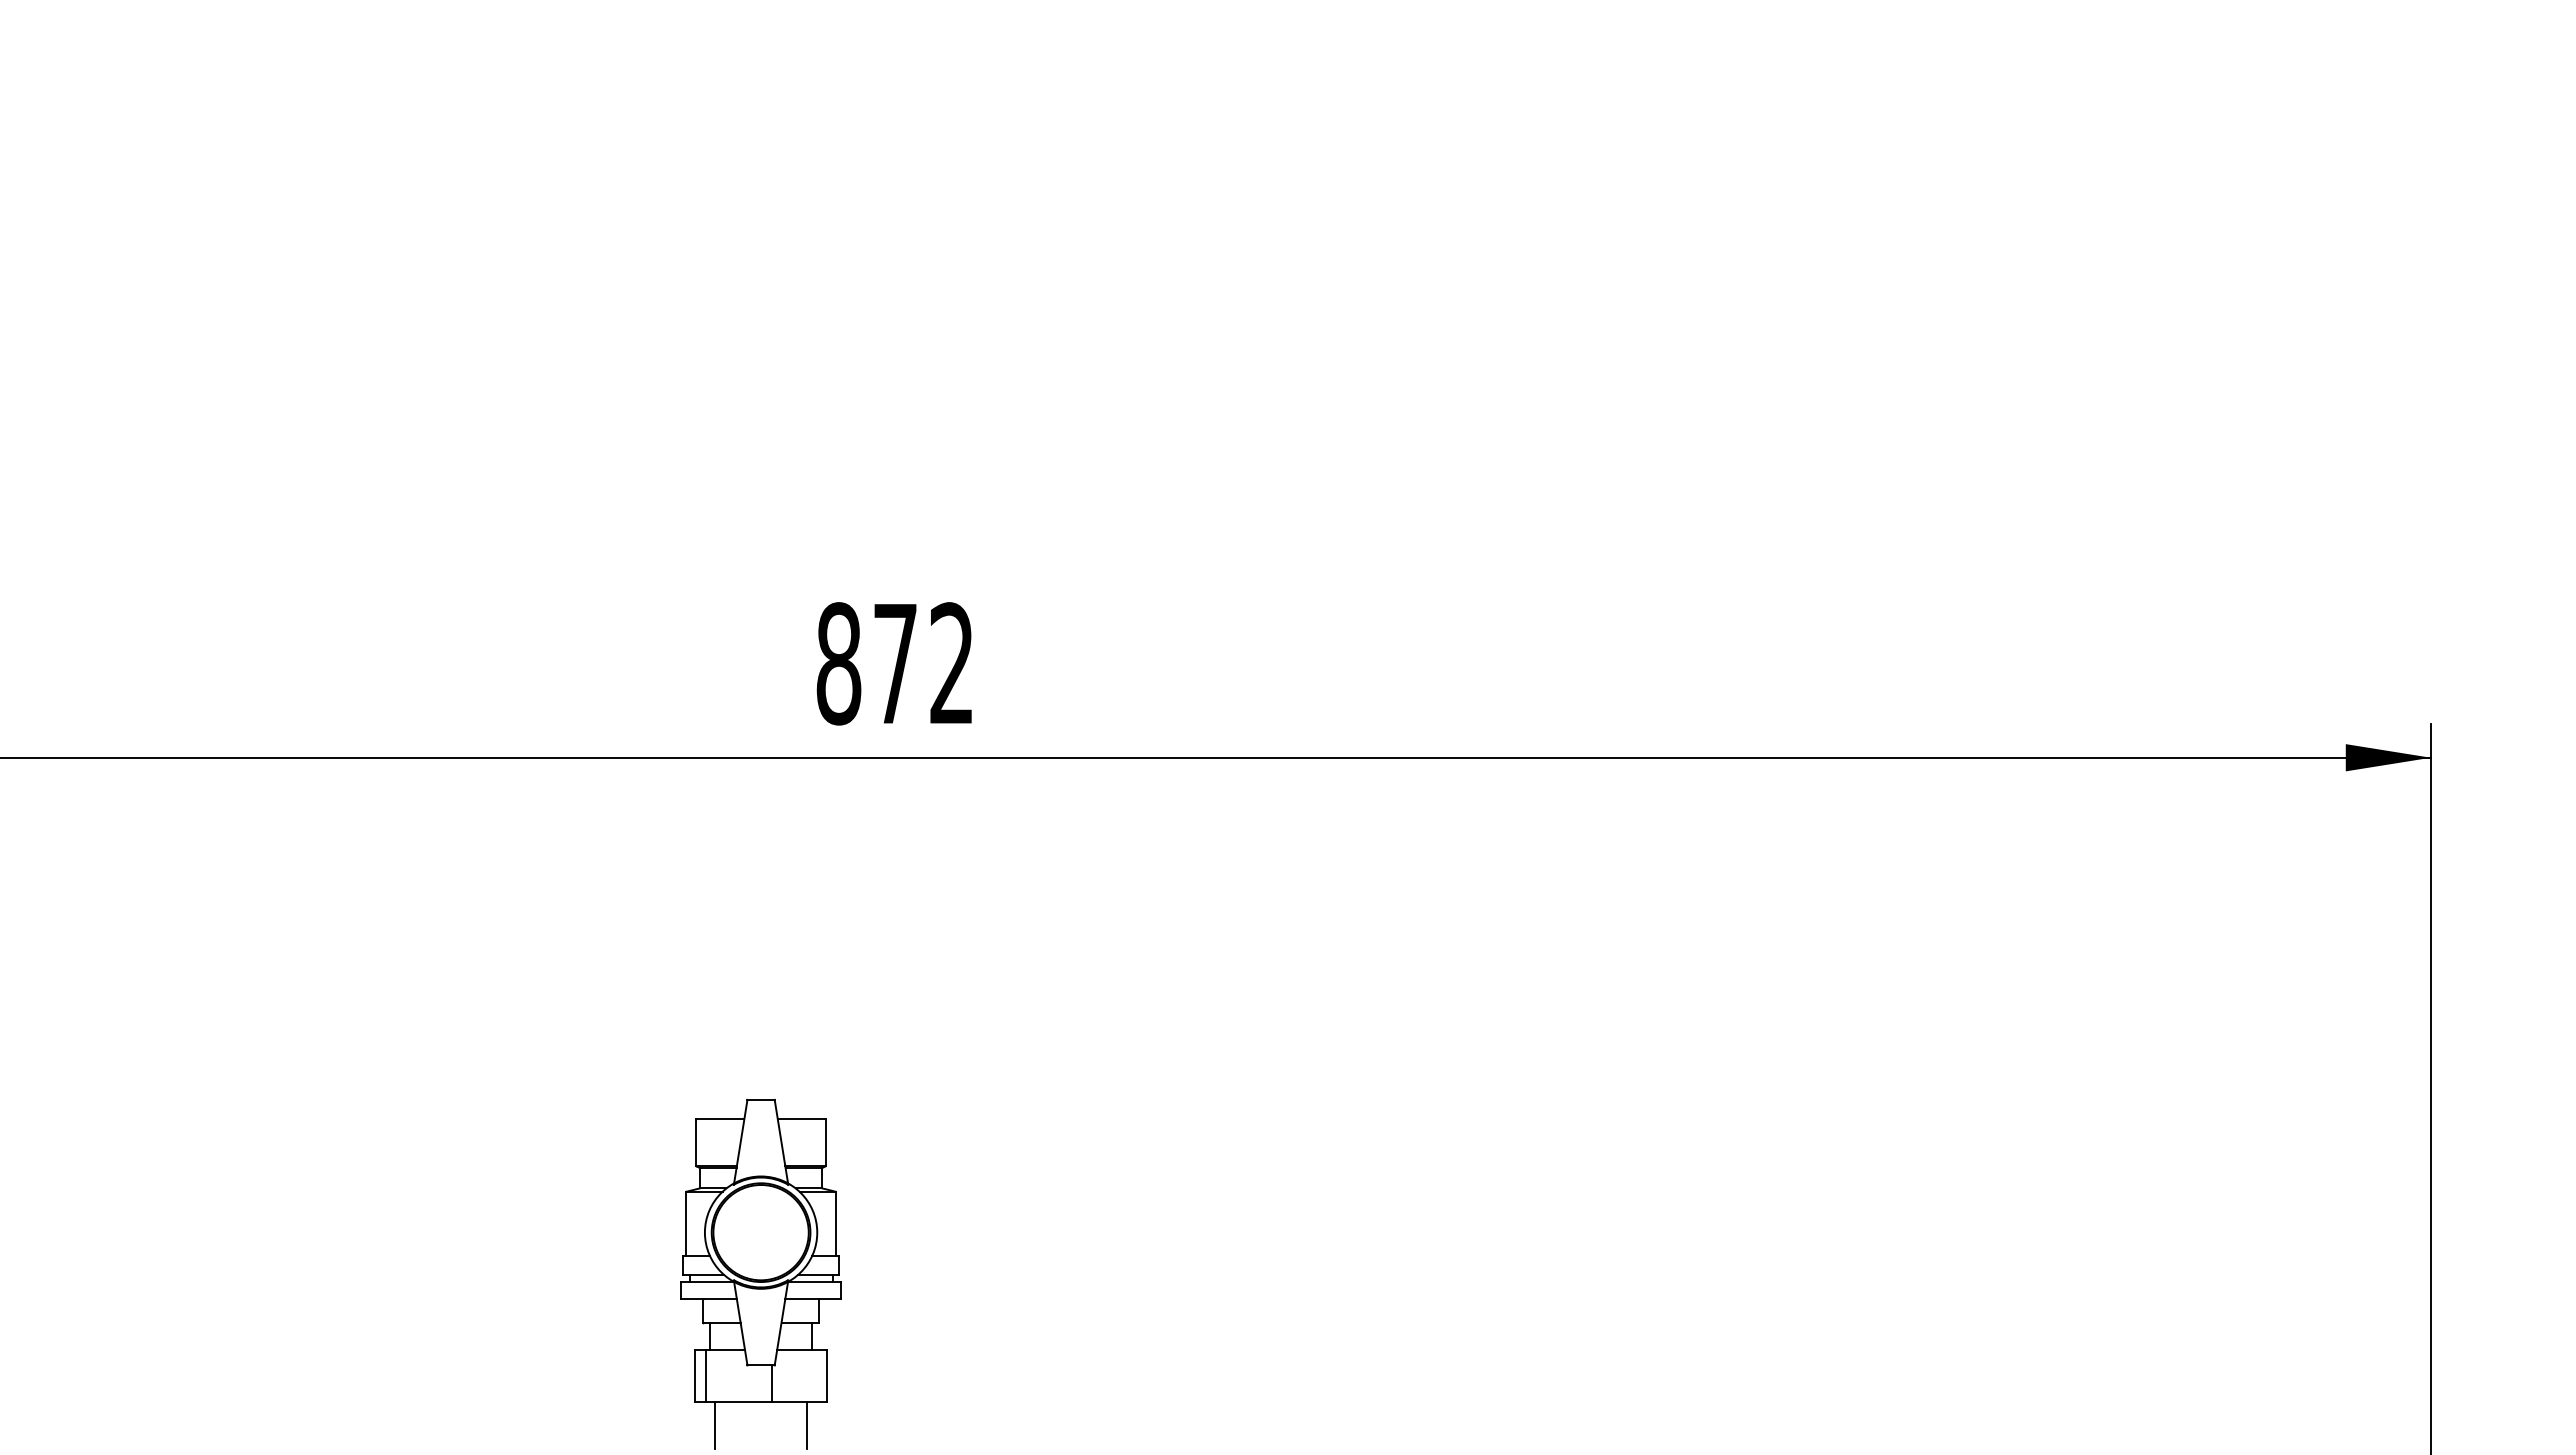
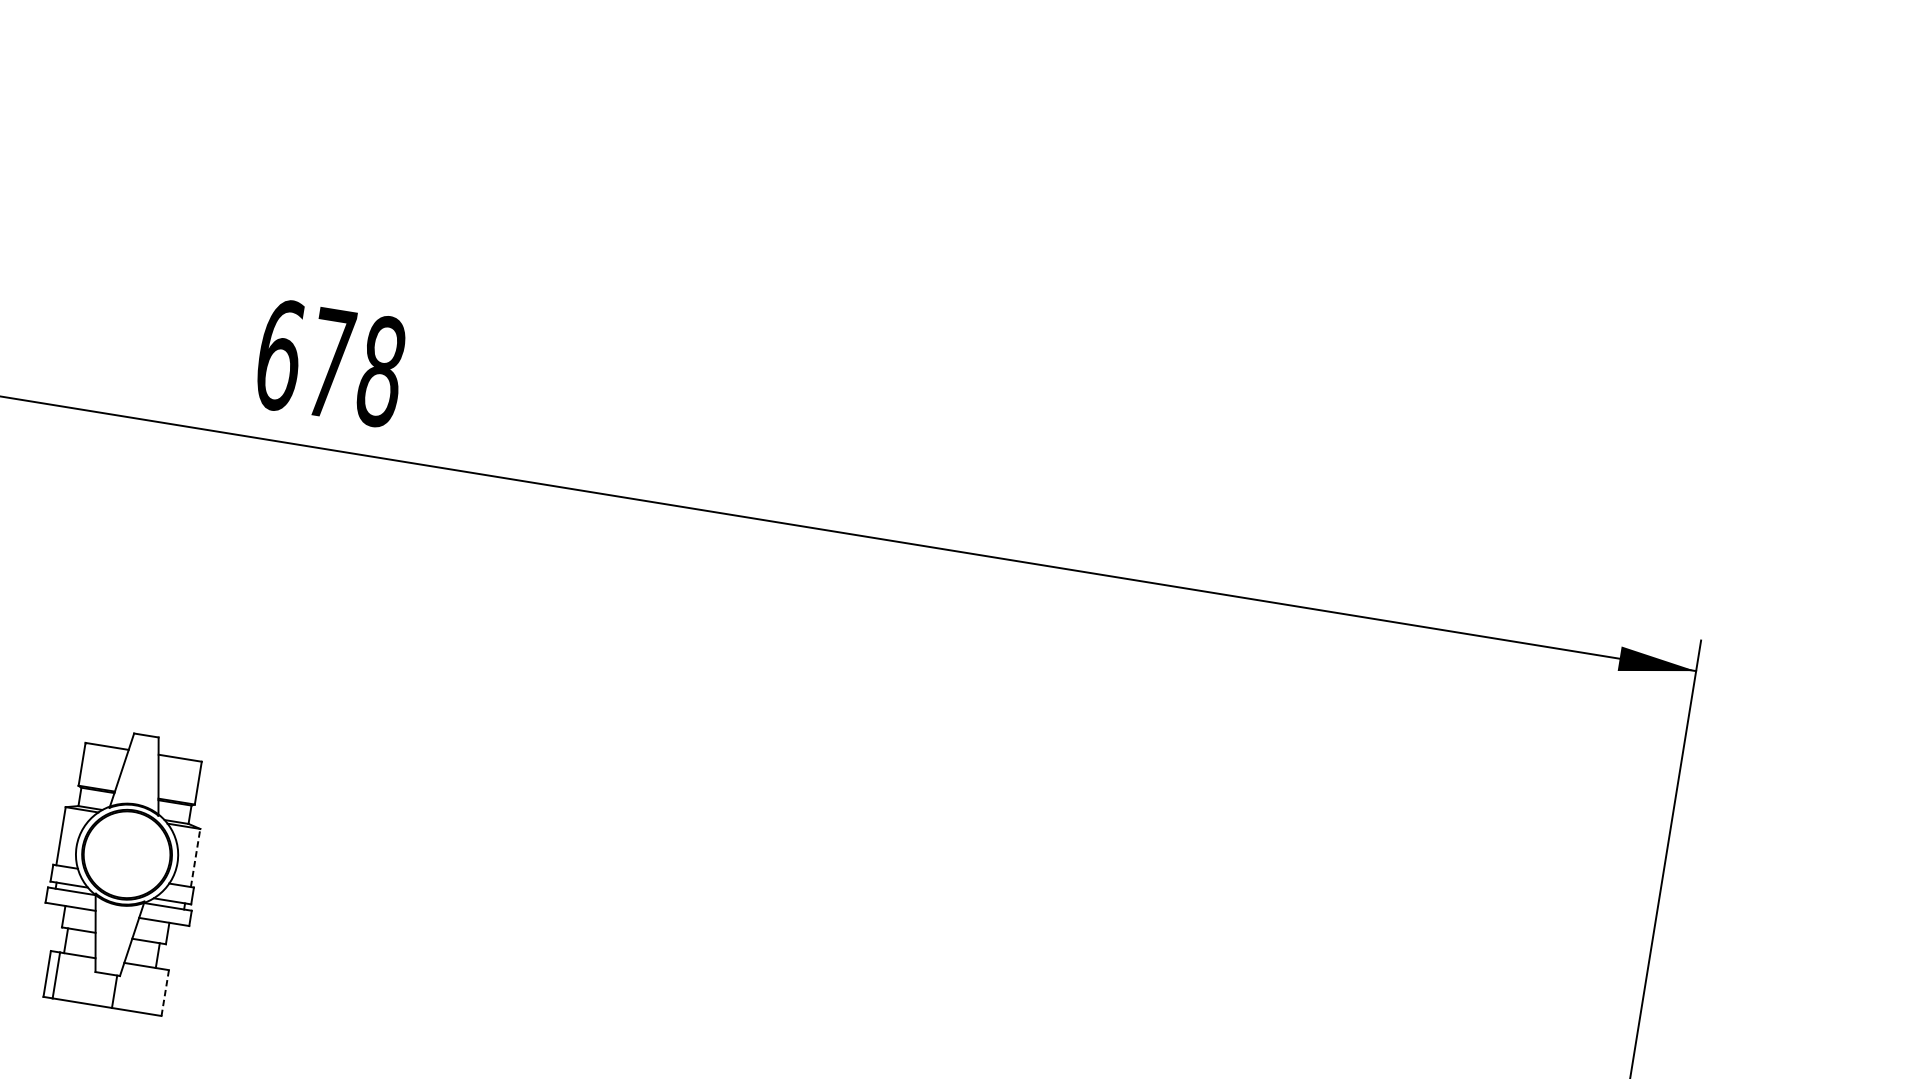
text: (895, 663) -> (330, 363), 872 -> 678
line: (835, 1223) -> (195, 857), solid -> dashed
line: (826, 1375) -> (165, 992), solid -> dashed
line: (715, 1424) -> (58, 1020), removed
line: (807, 1424) -> (140, 1033), removed

